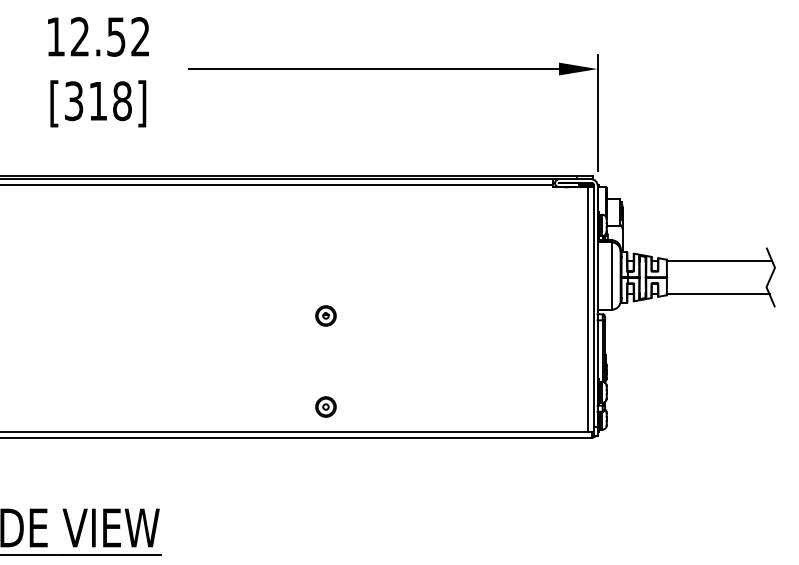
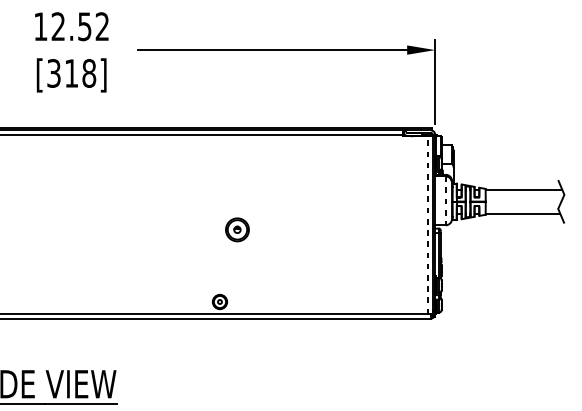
line: (611, 275) -> (445, 200), solid -> dashed
line: (588, 309) -> (428, 225), solid -> dashed
part: (325, 315) -> (237, 229), size x1.6
part: (325, 406) -> (219, 301), moved

